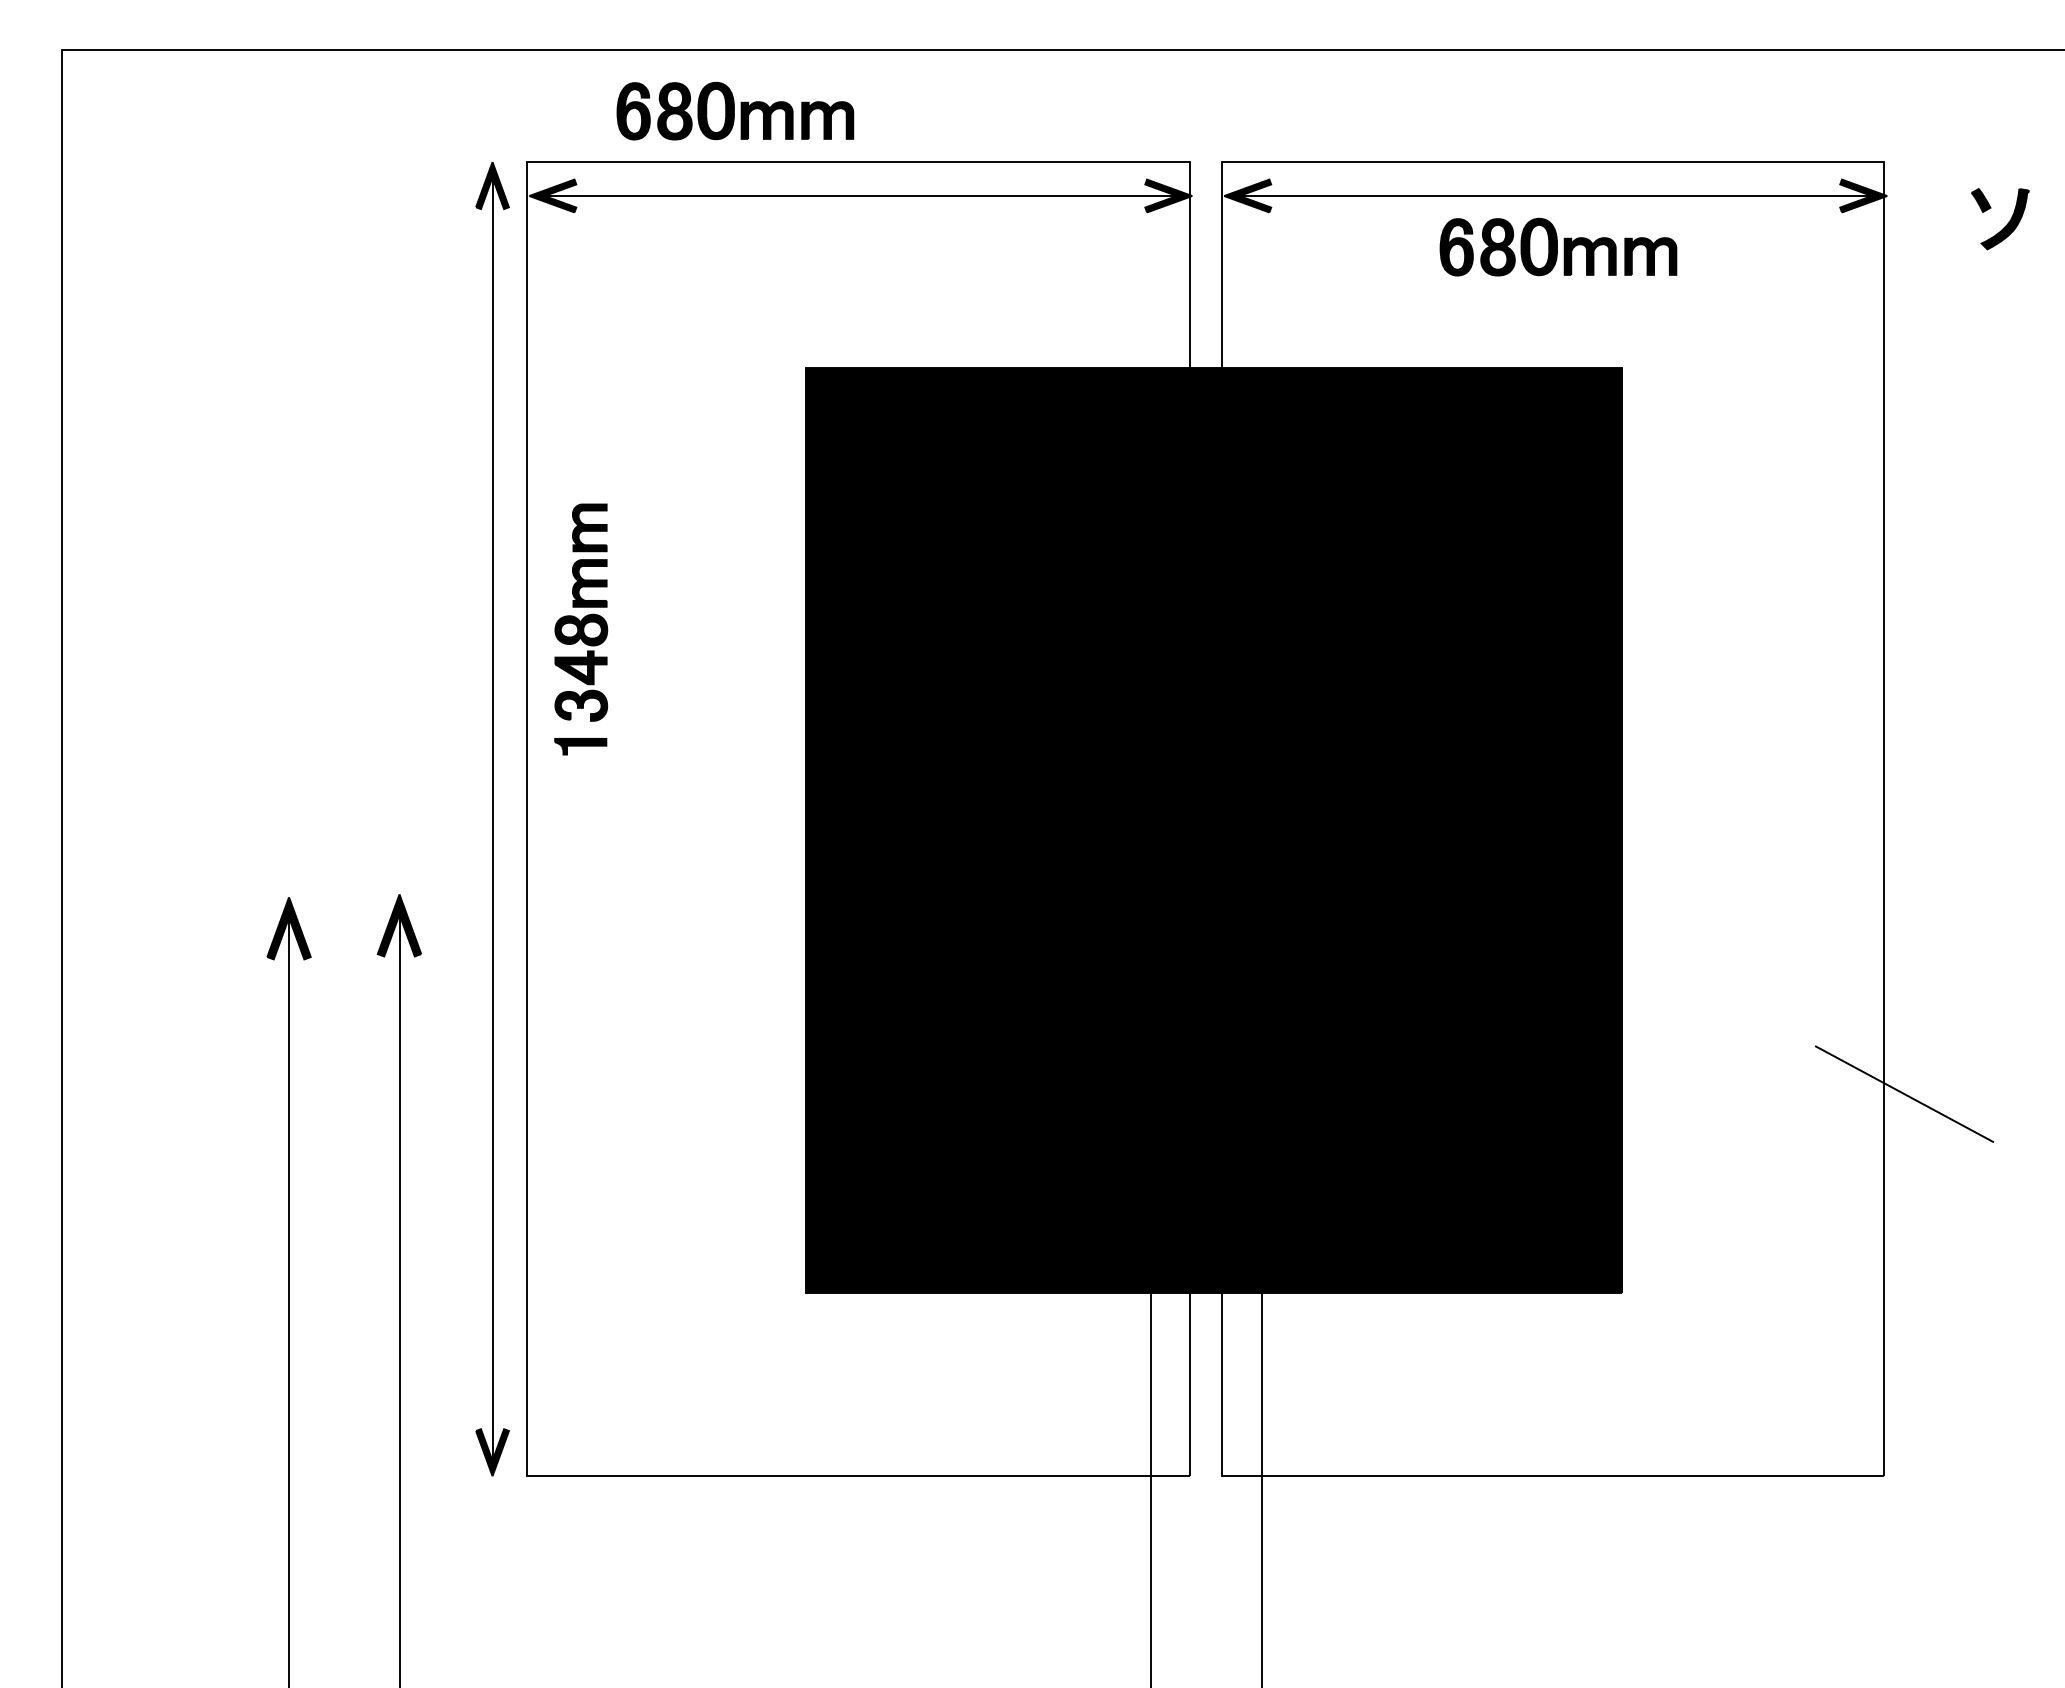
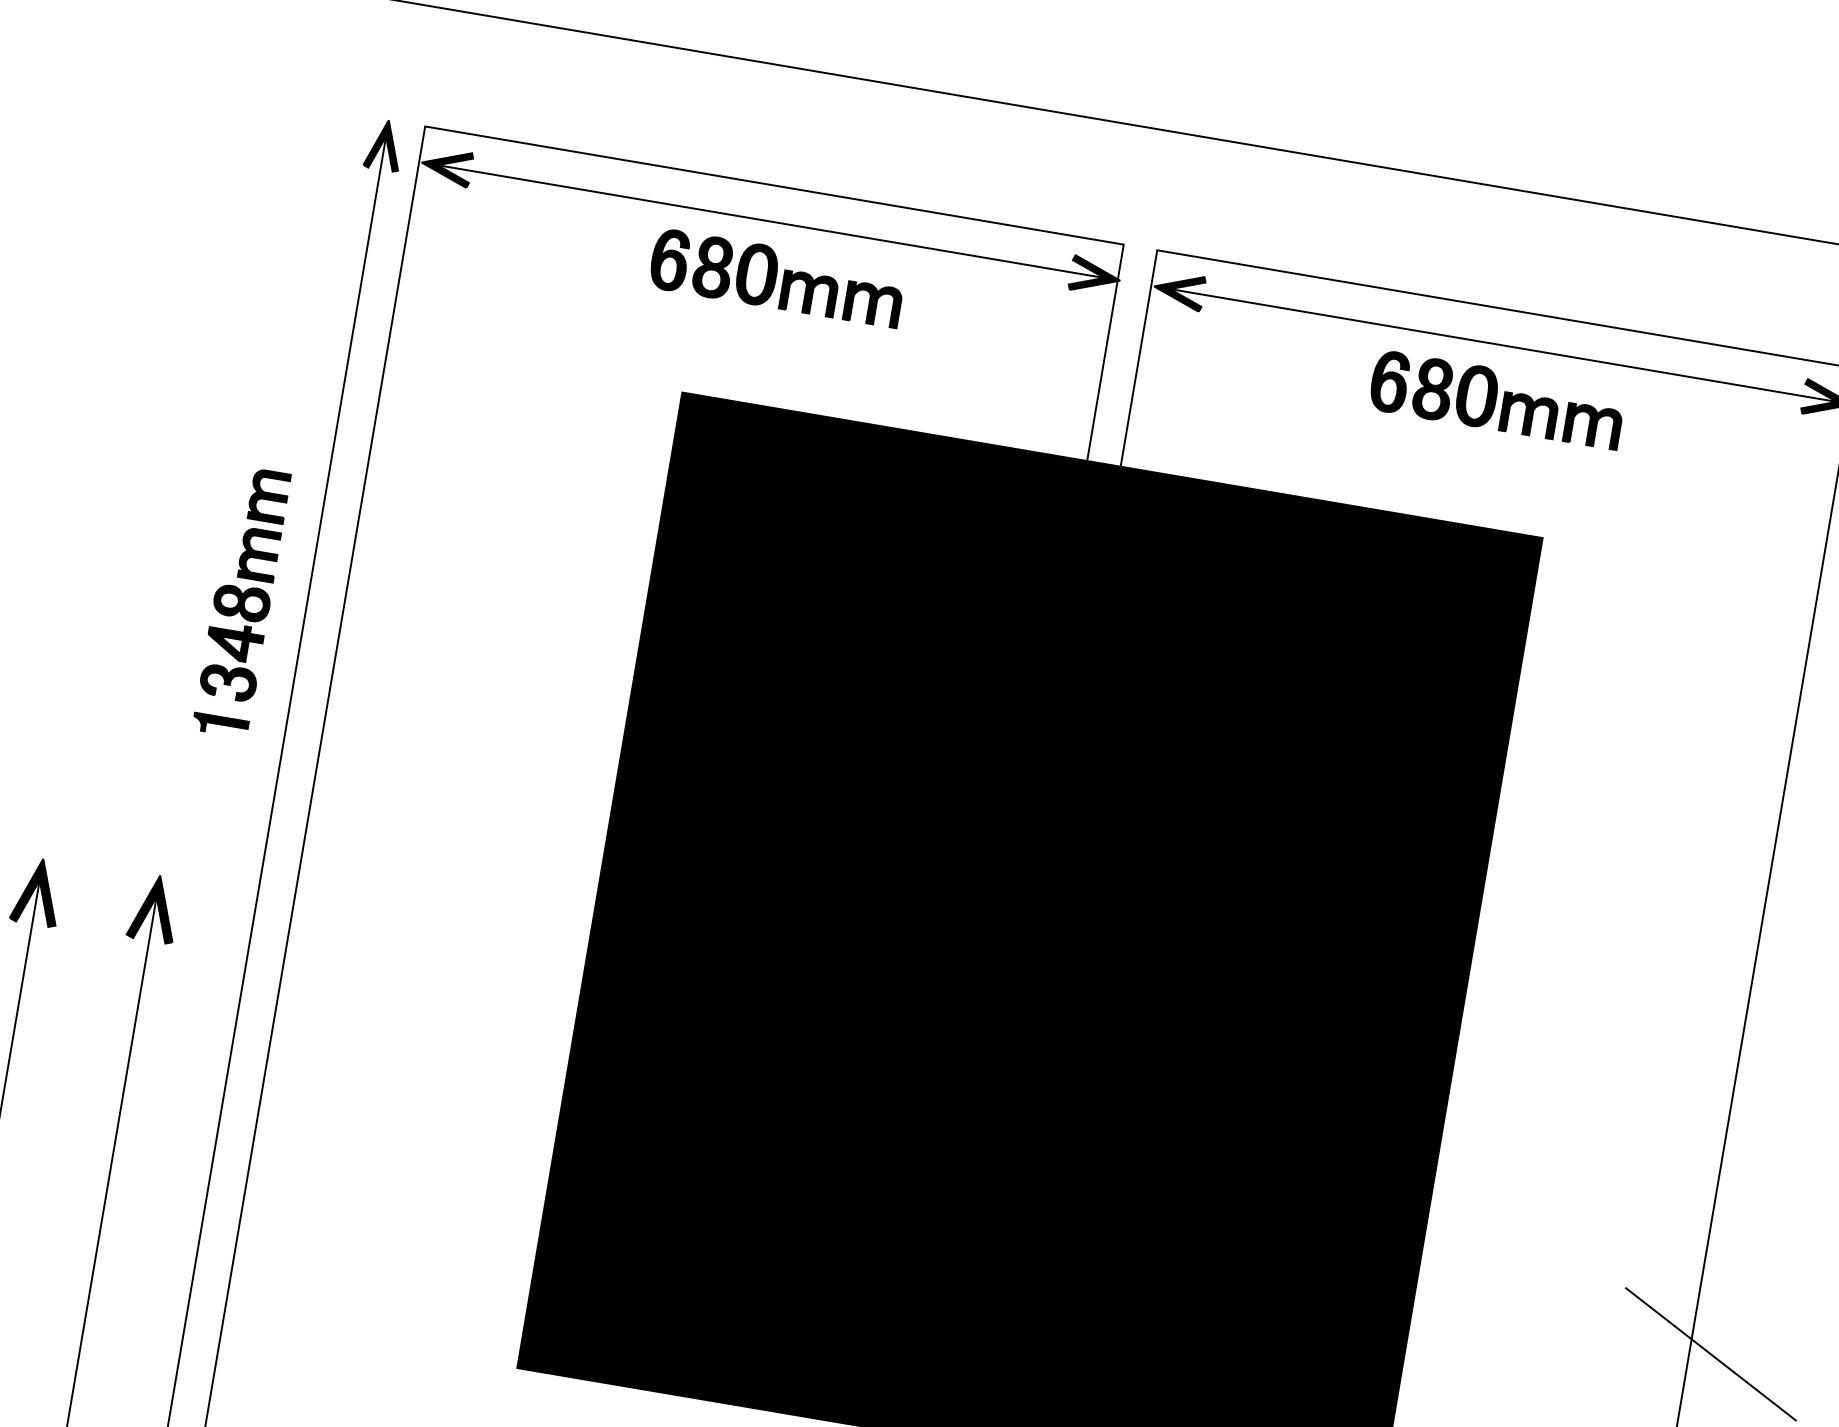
part: (735, 110) -> (777, 277), moved
part: (581, 629) -> (242, 602), moved

